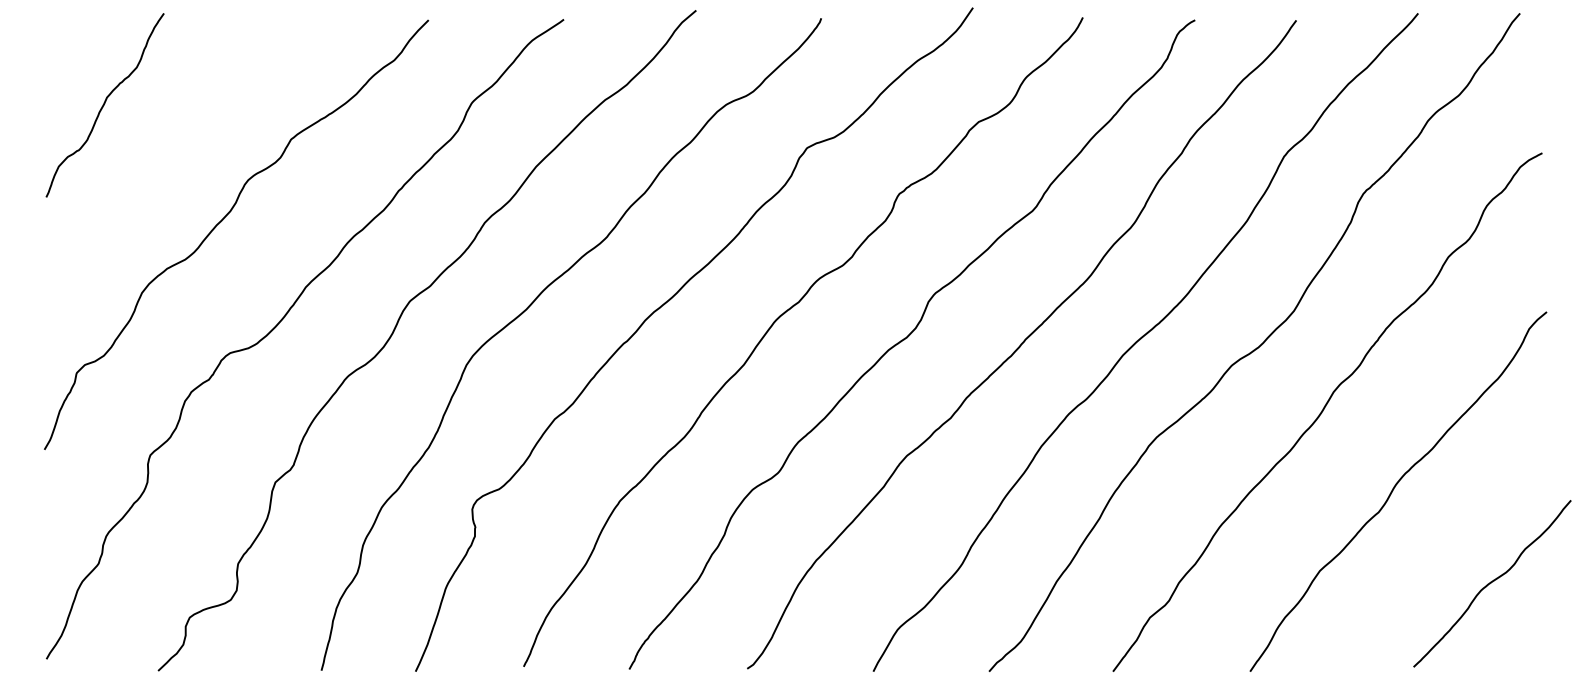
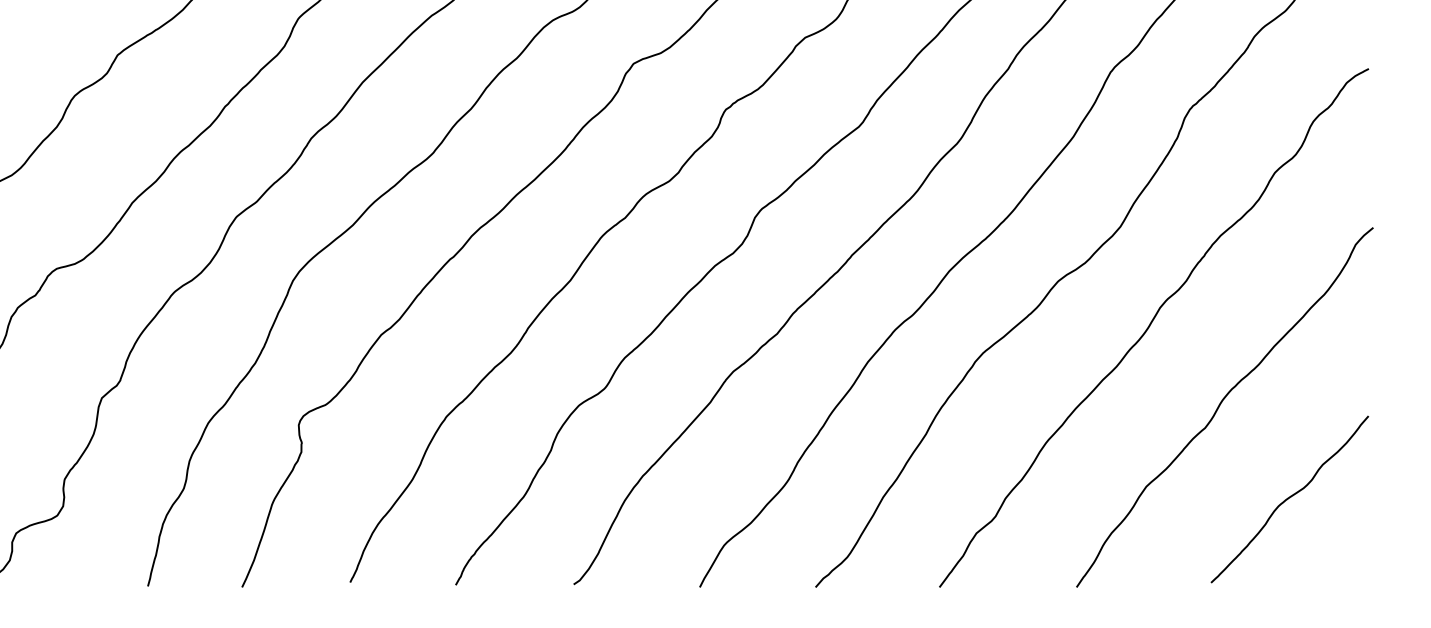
curve: (1492, 582) -> (1289, 498), moved

